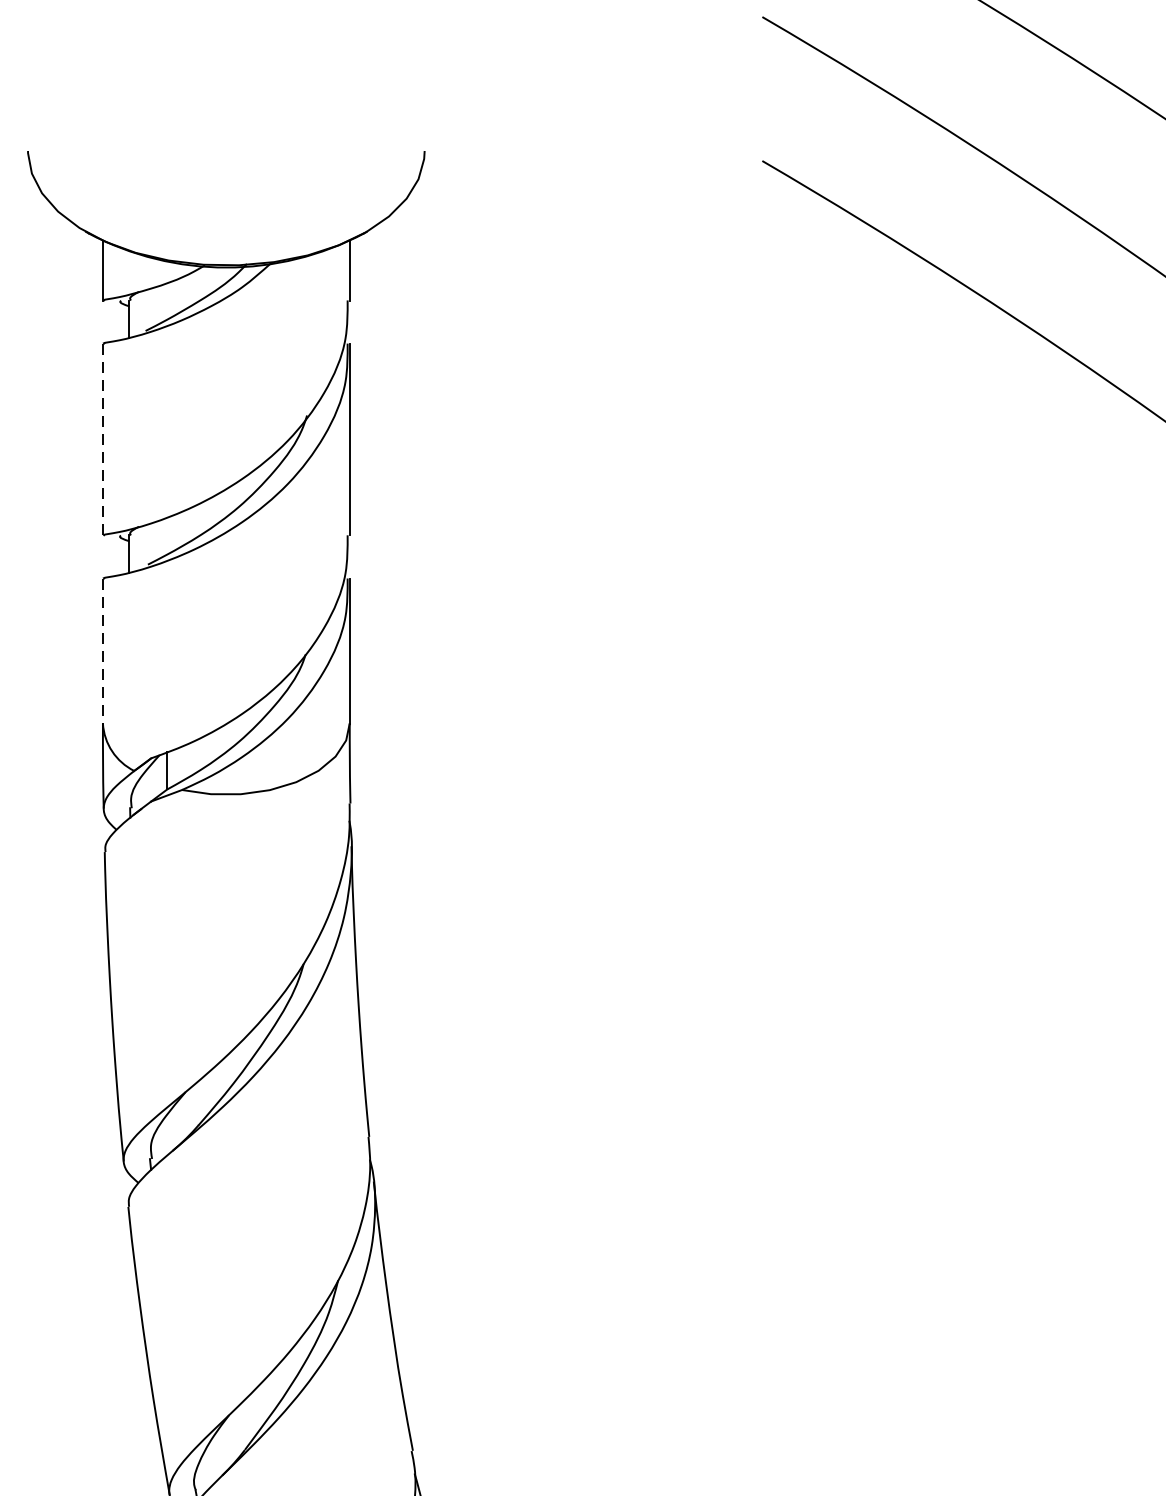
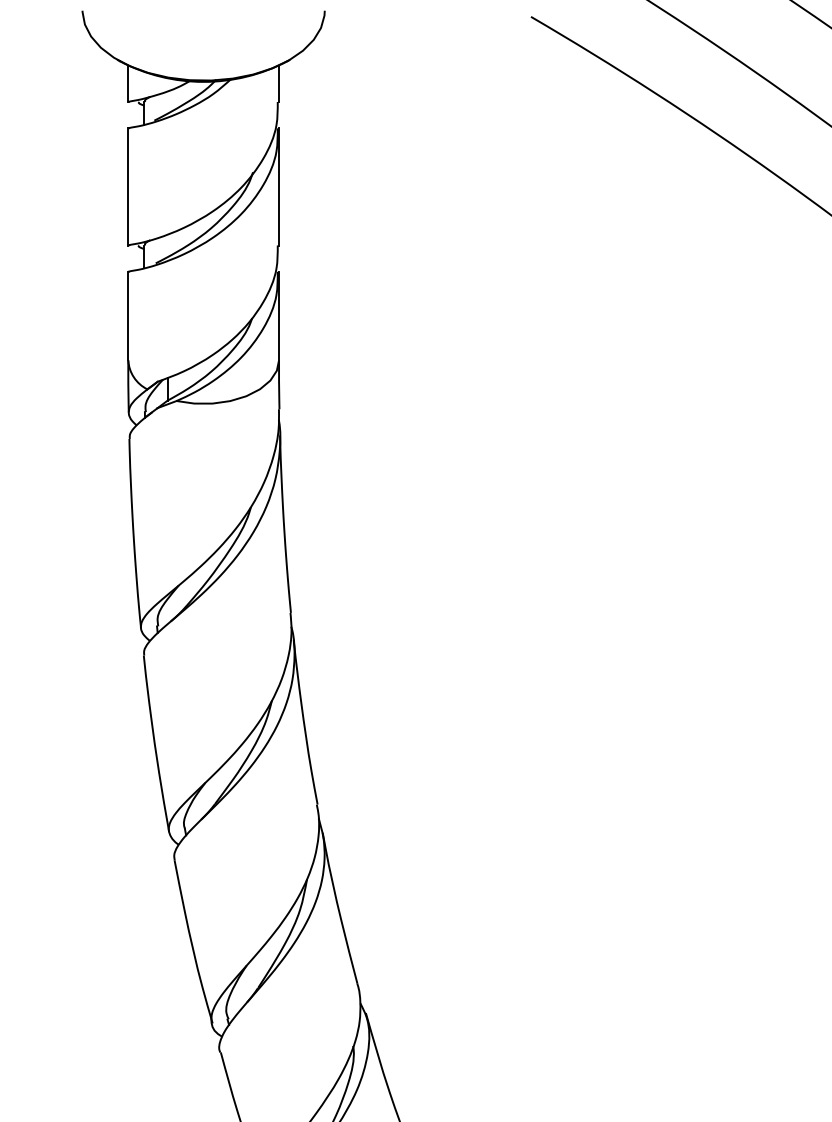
line: (103, 438) -> (128, 186), dashed -> solid
line: (103, 651) -> (128, 316), dashed -> solid

